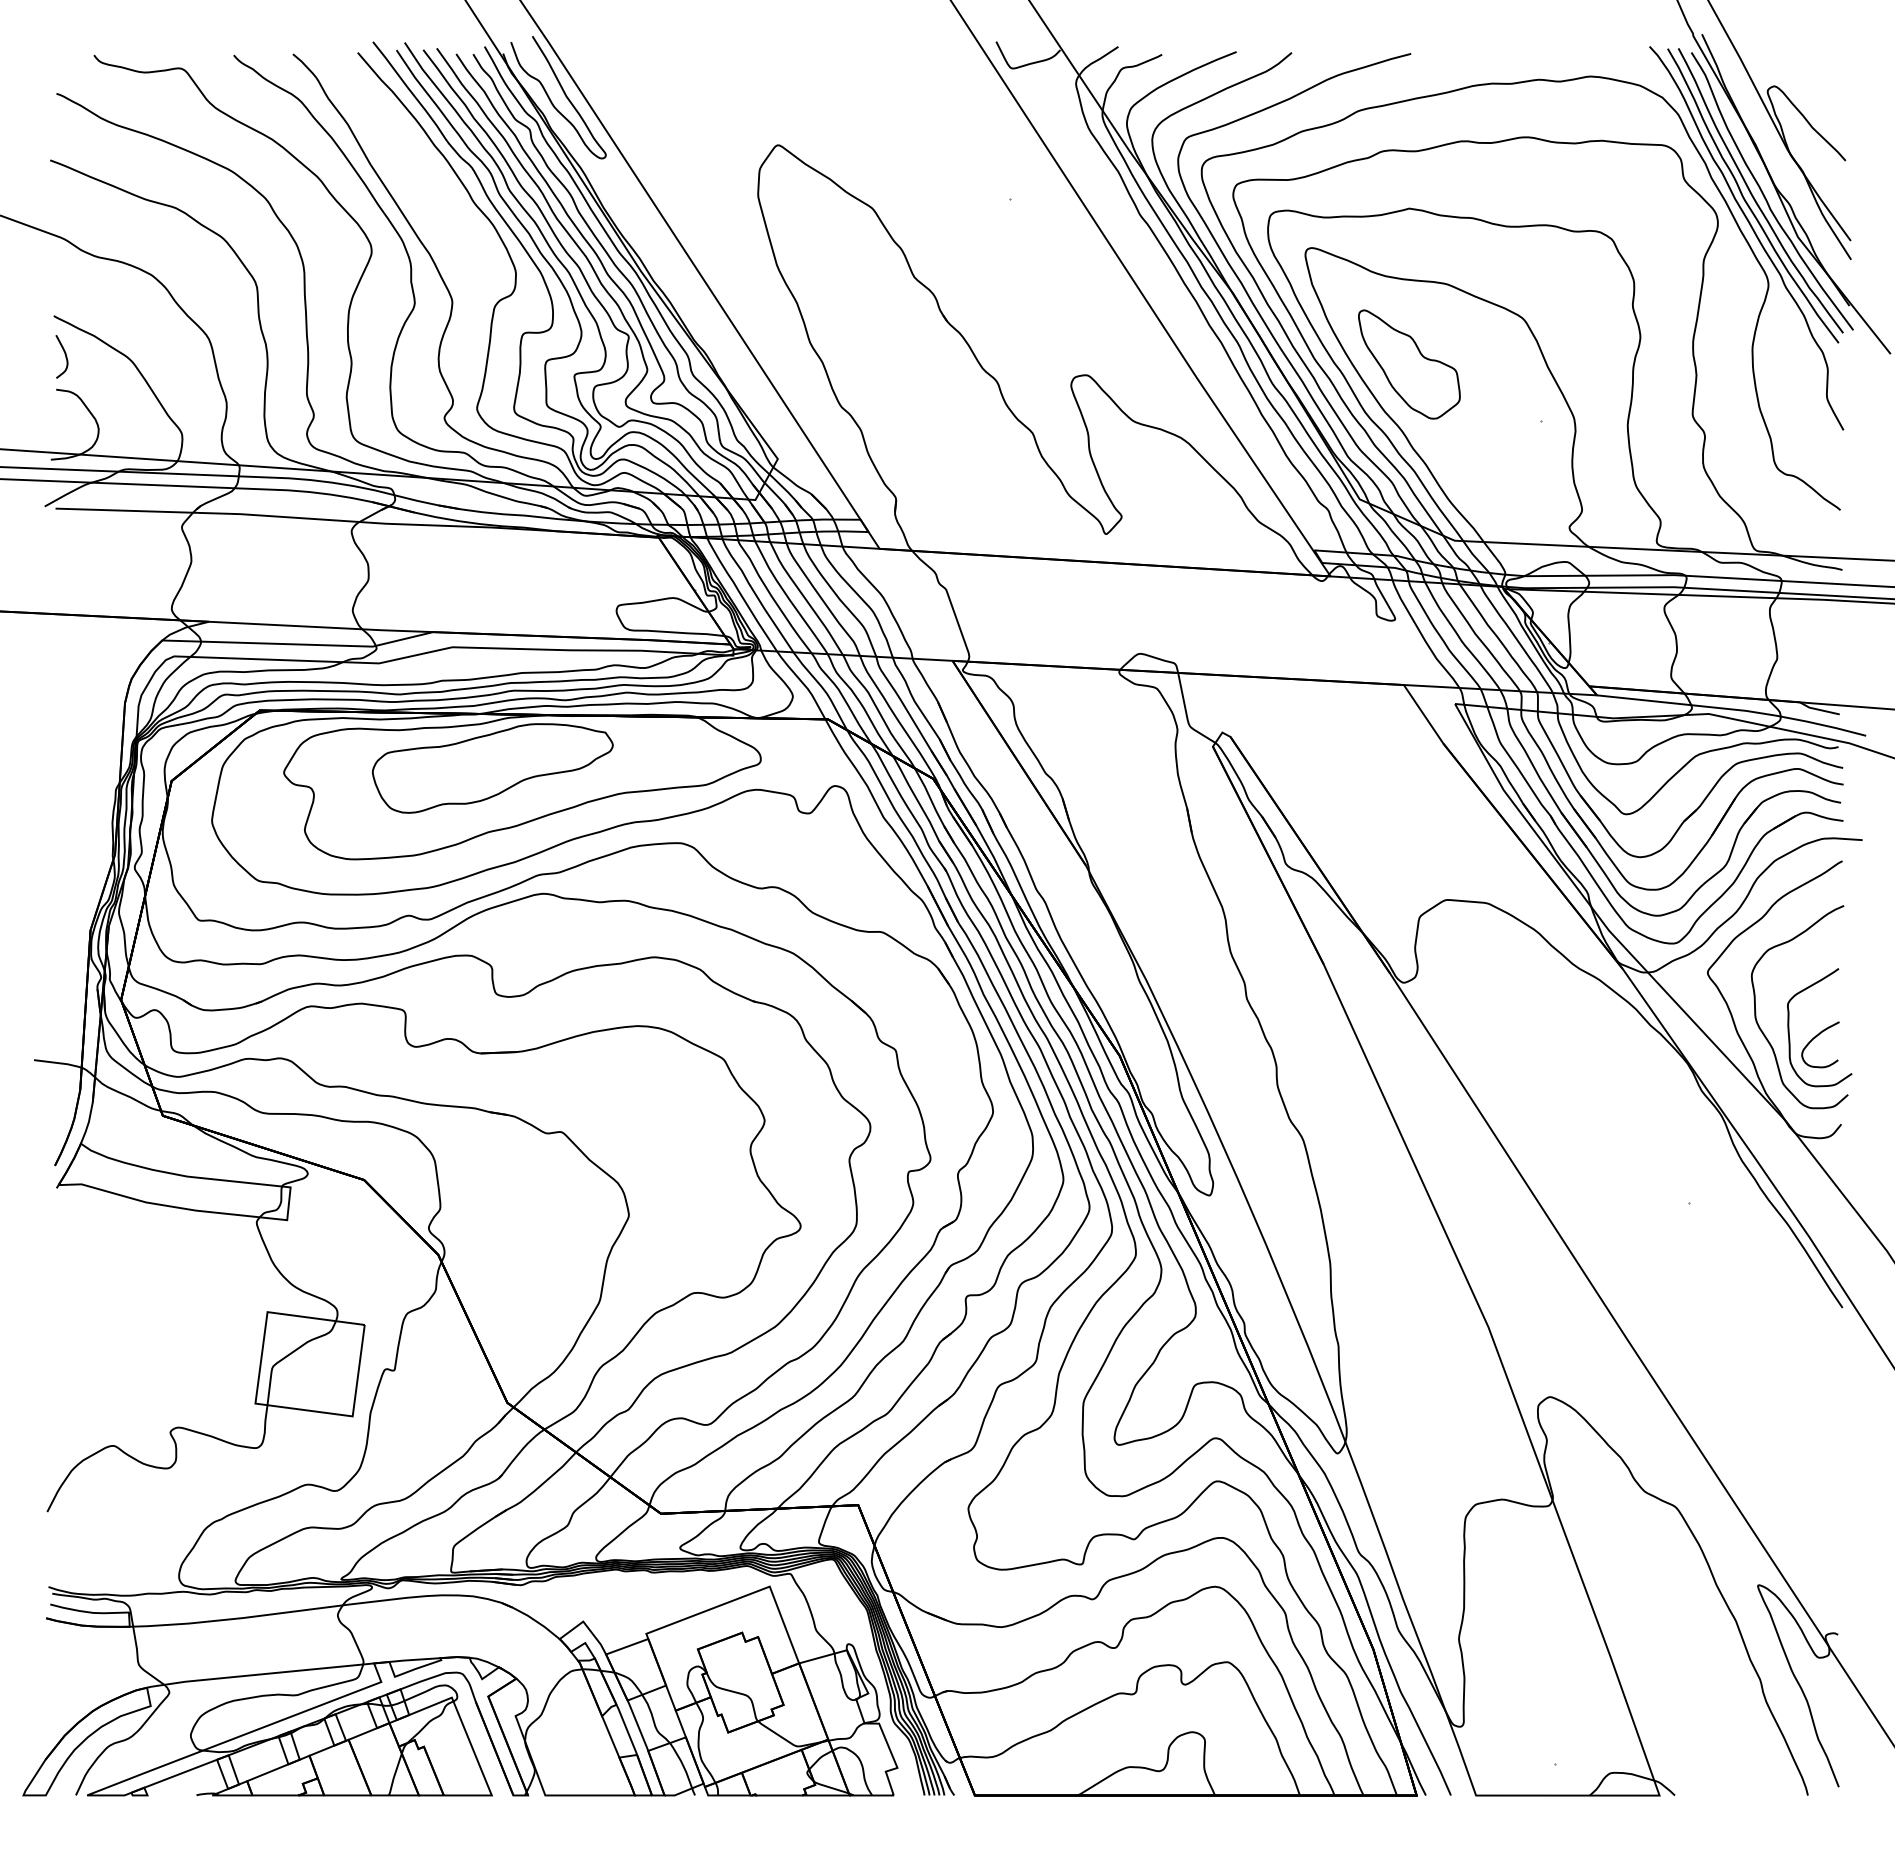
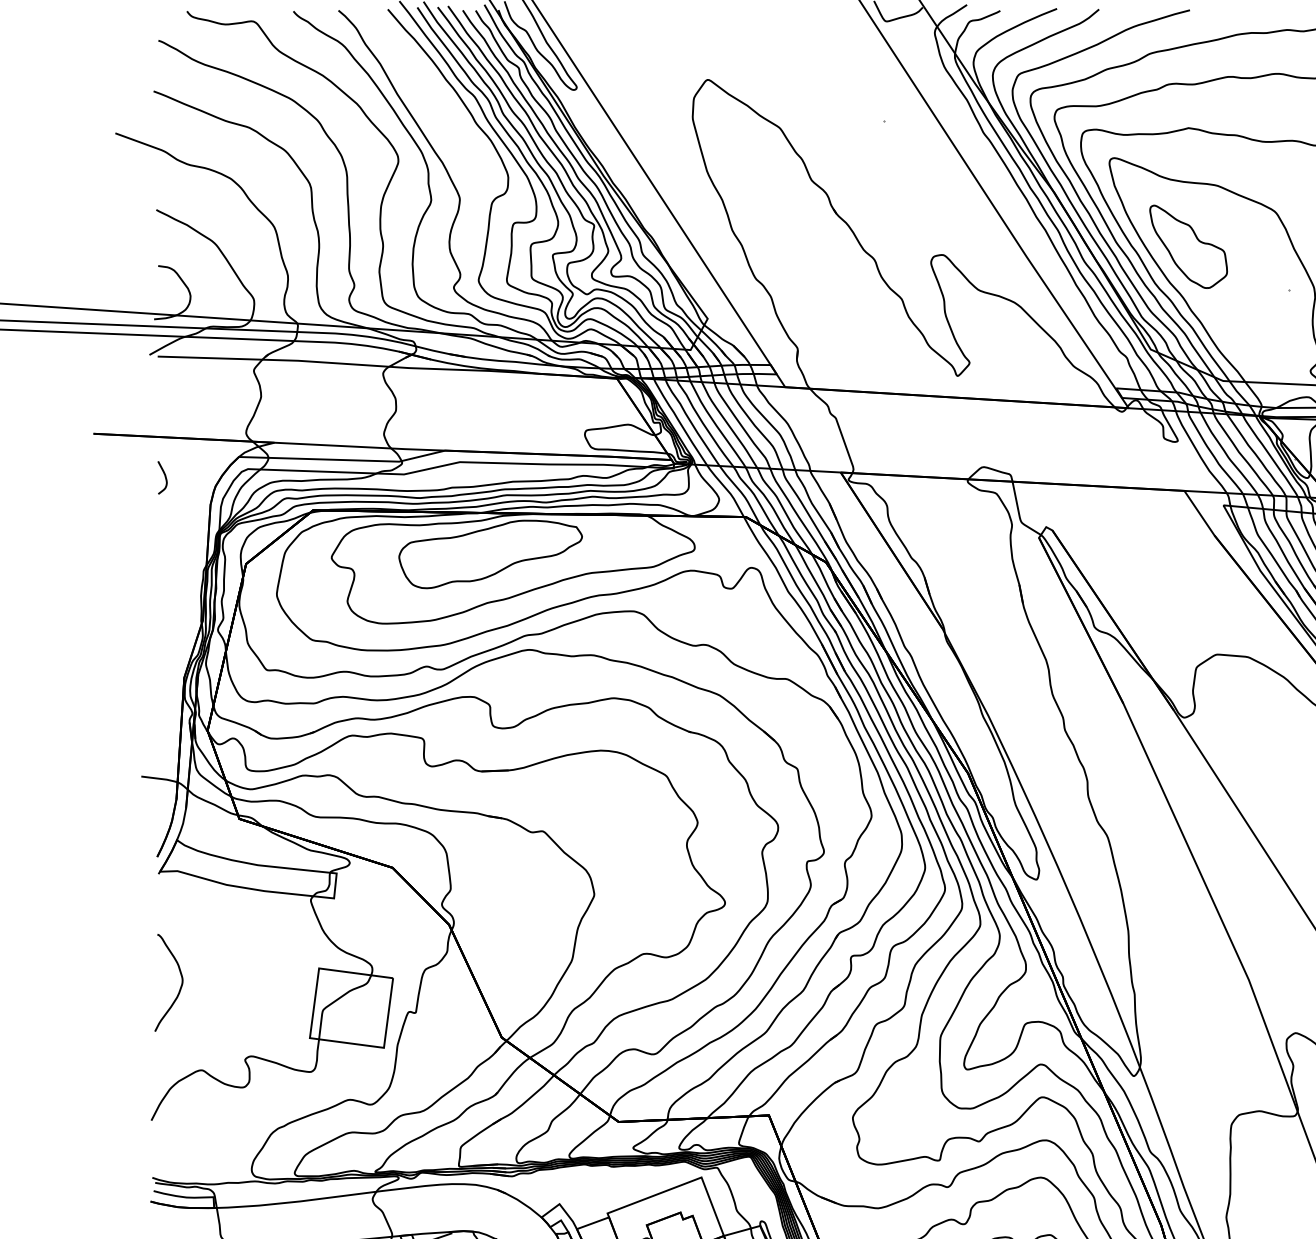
curve: (64, 354) -> (164, 476), moved
curve: (84, 1338) -> (179, 988), added

